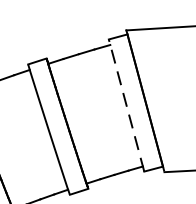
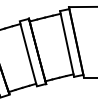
line: (127, 104) -> (67, 43), dashed -> solid

